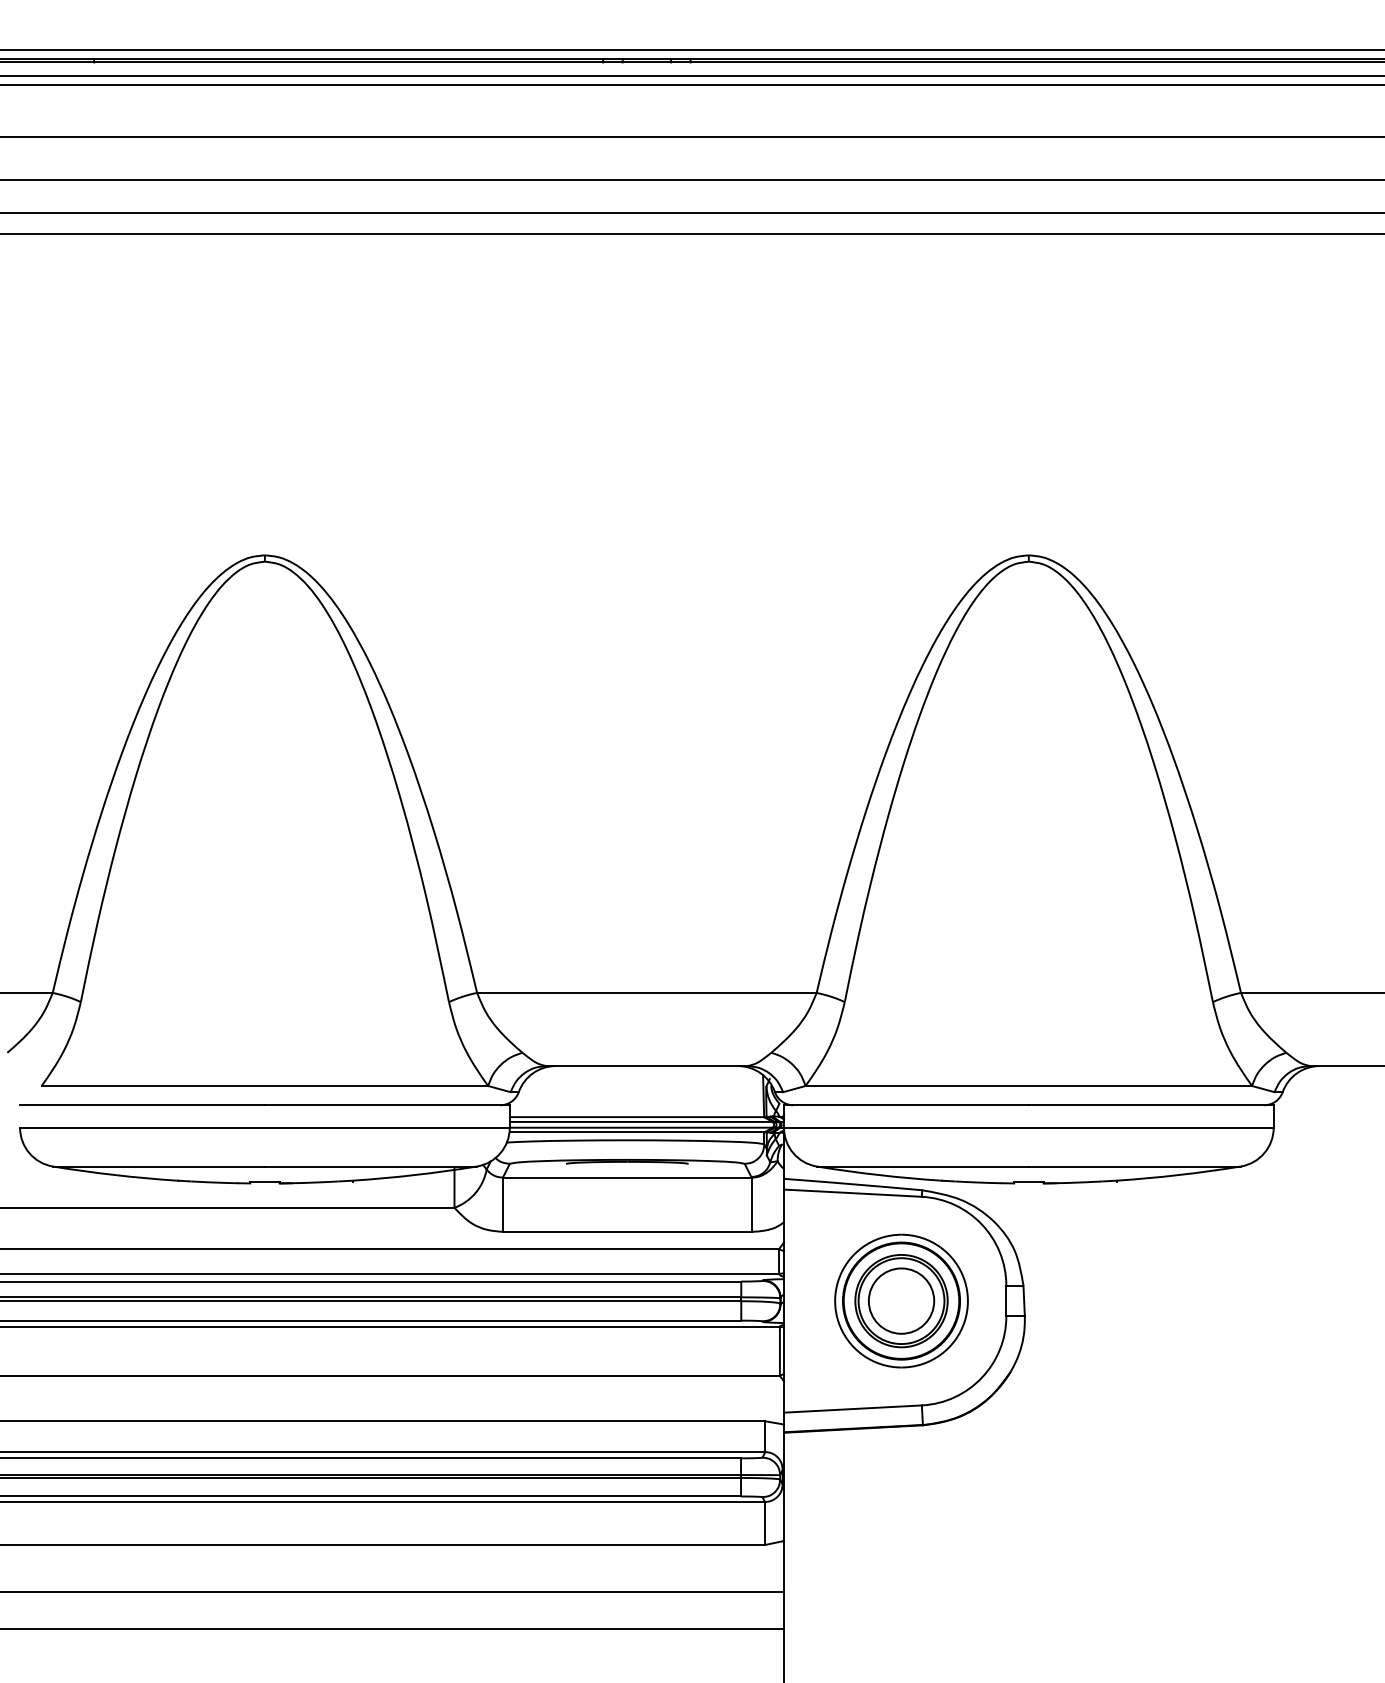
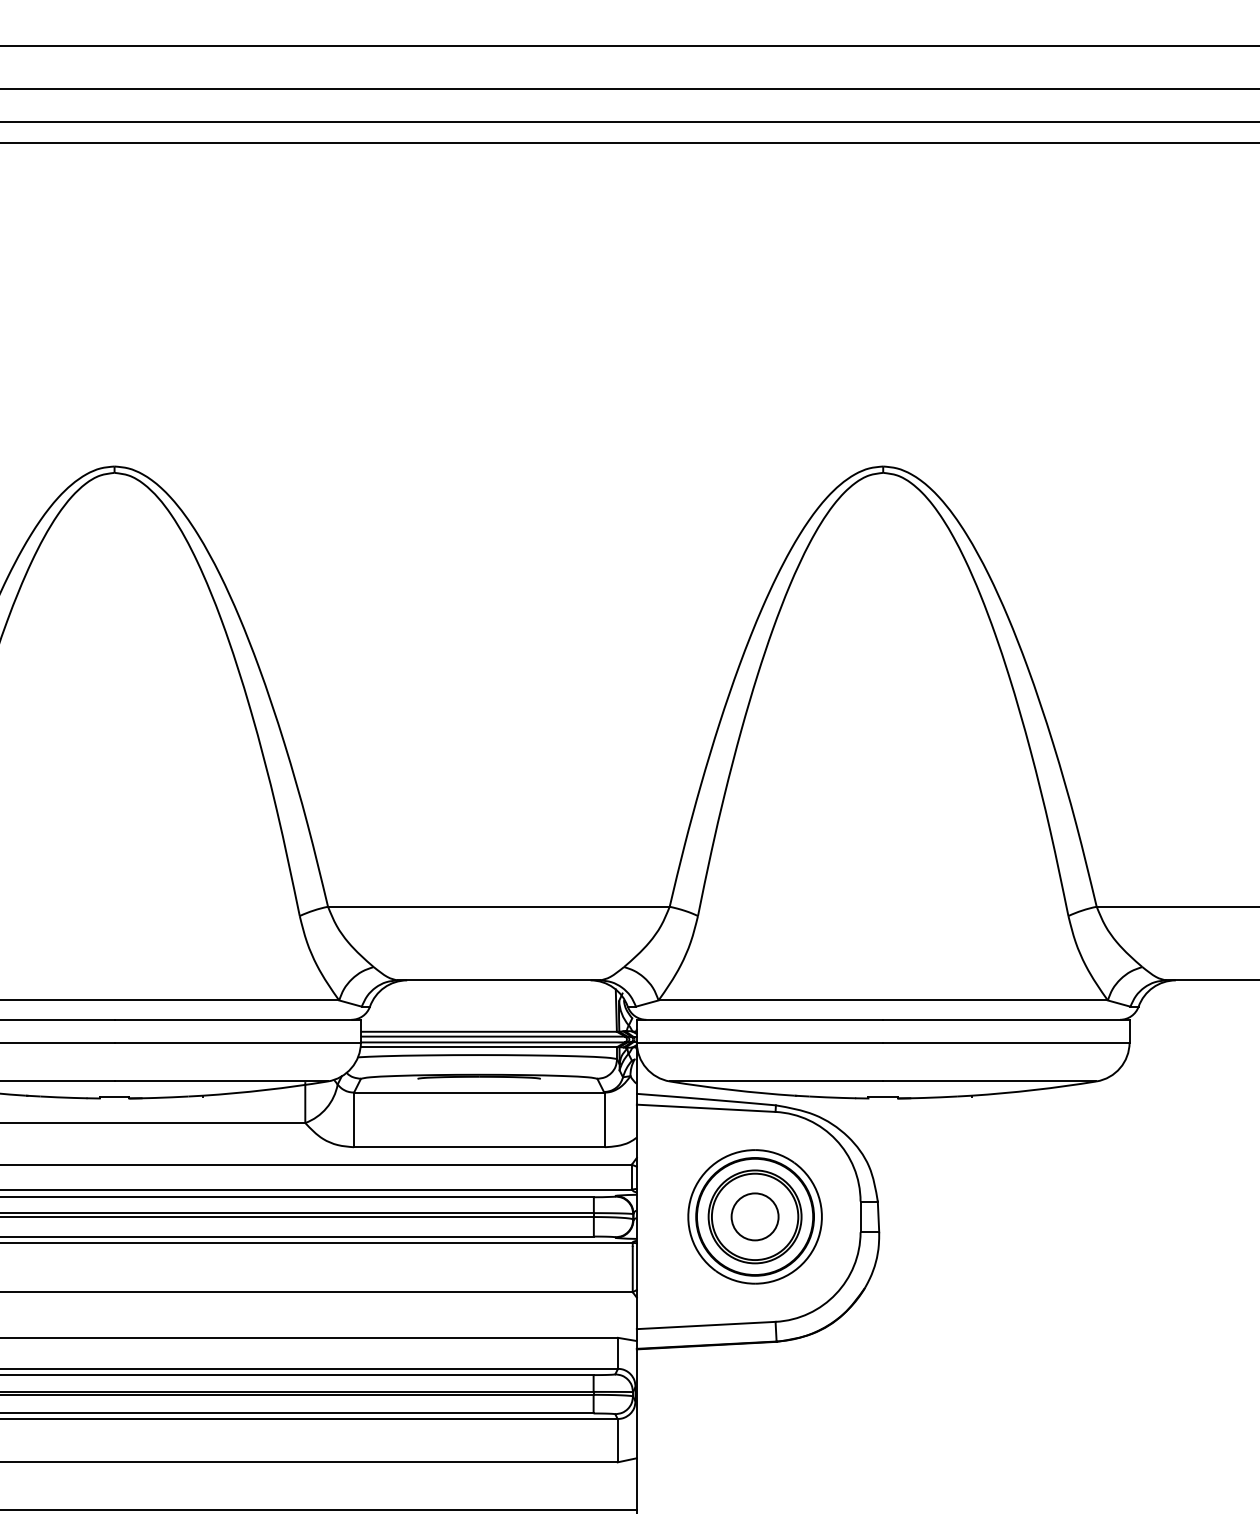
circle: (901, 1300) -> (755, 1216), size x0.71

